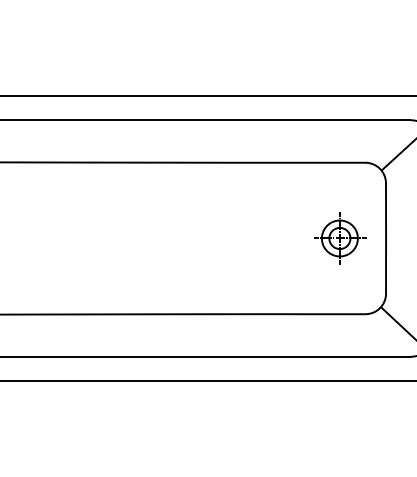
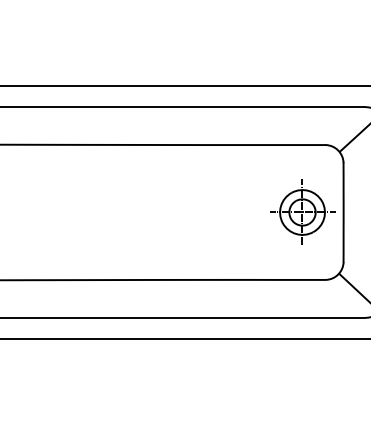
part: (339, 238) -> (302, 212), size x1.4

